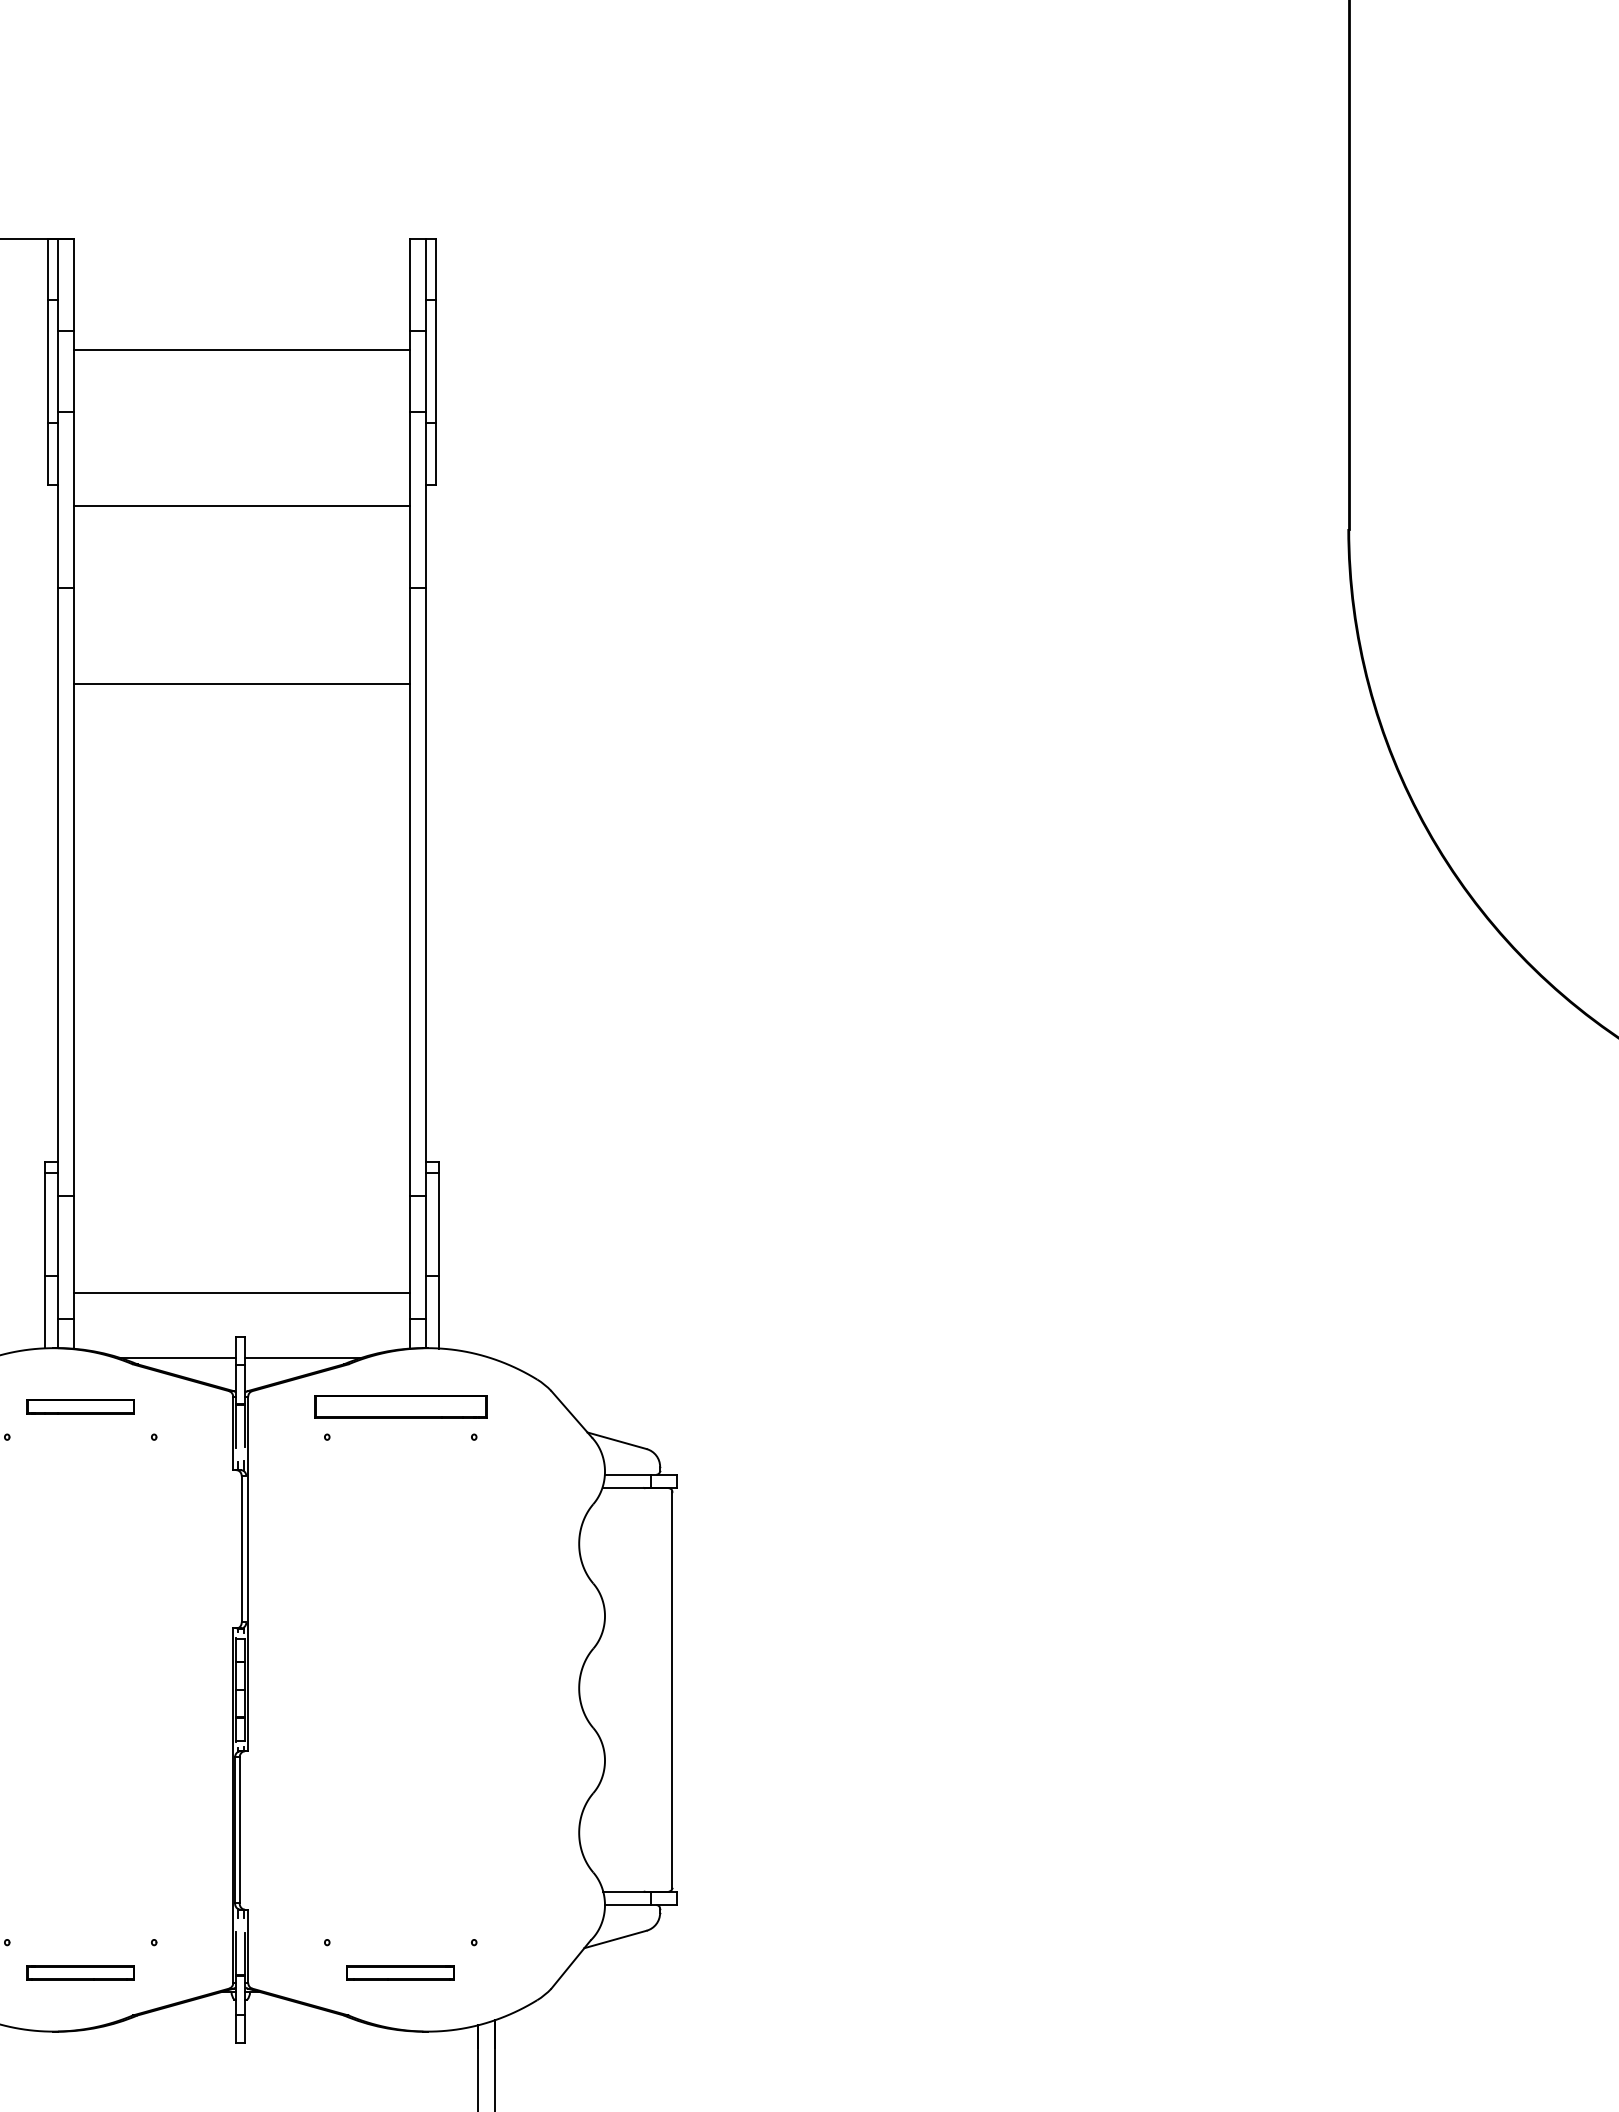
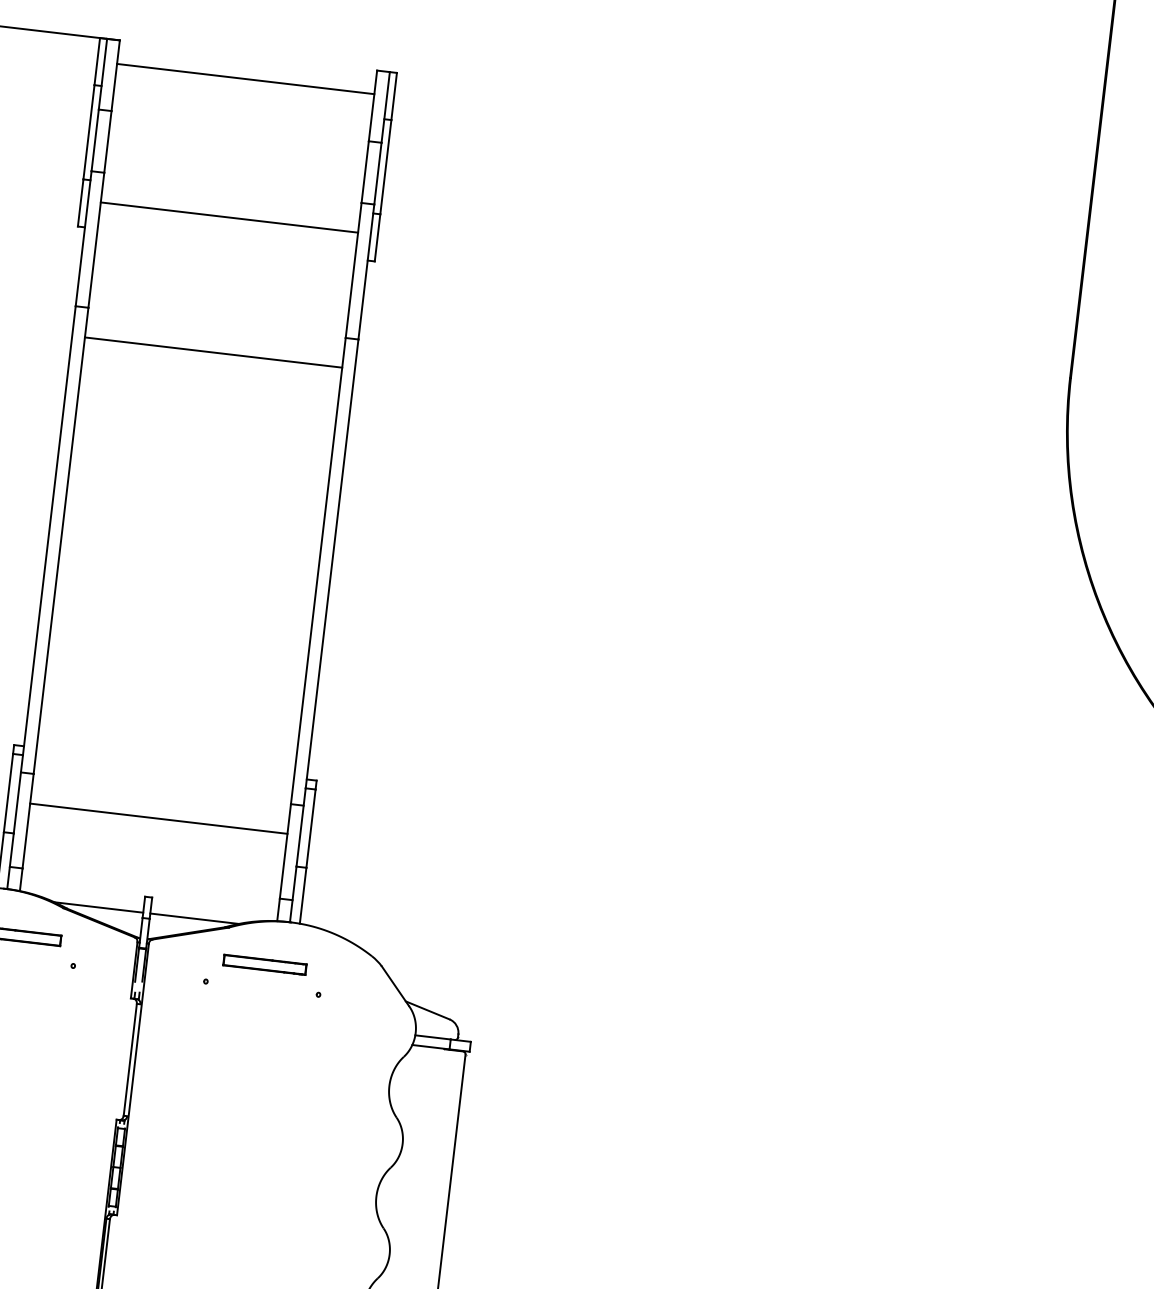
line: (241, 349) -> (245, 78), moved
line: (241, 506) -> (229, 217), moved
line: (241, 684) -> (213, 352), moved
line: (241, 1292) -> (158, 818), moved
part: (400, 1406) -> (264, 964), size x0.62

